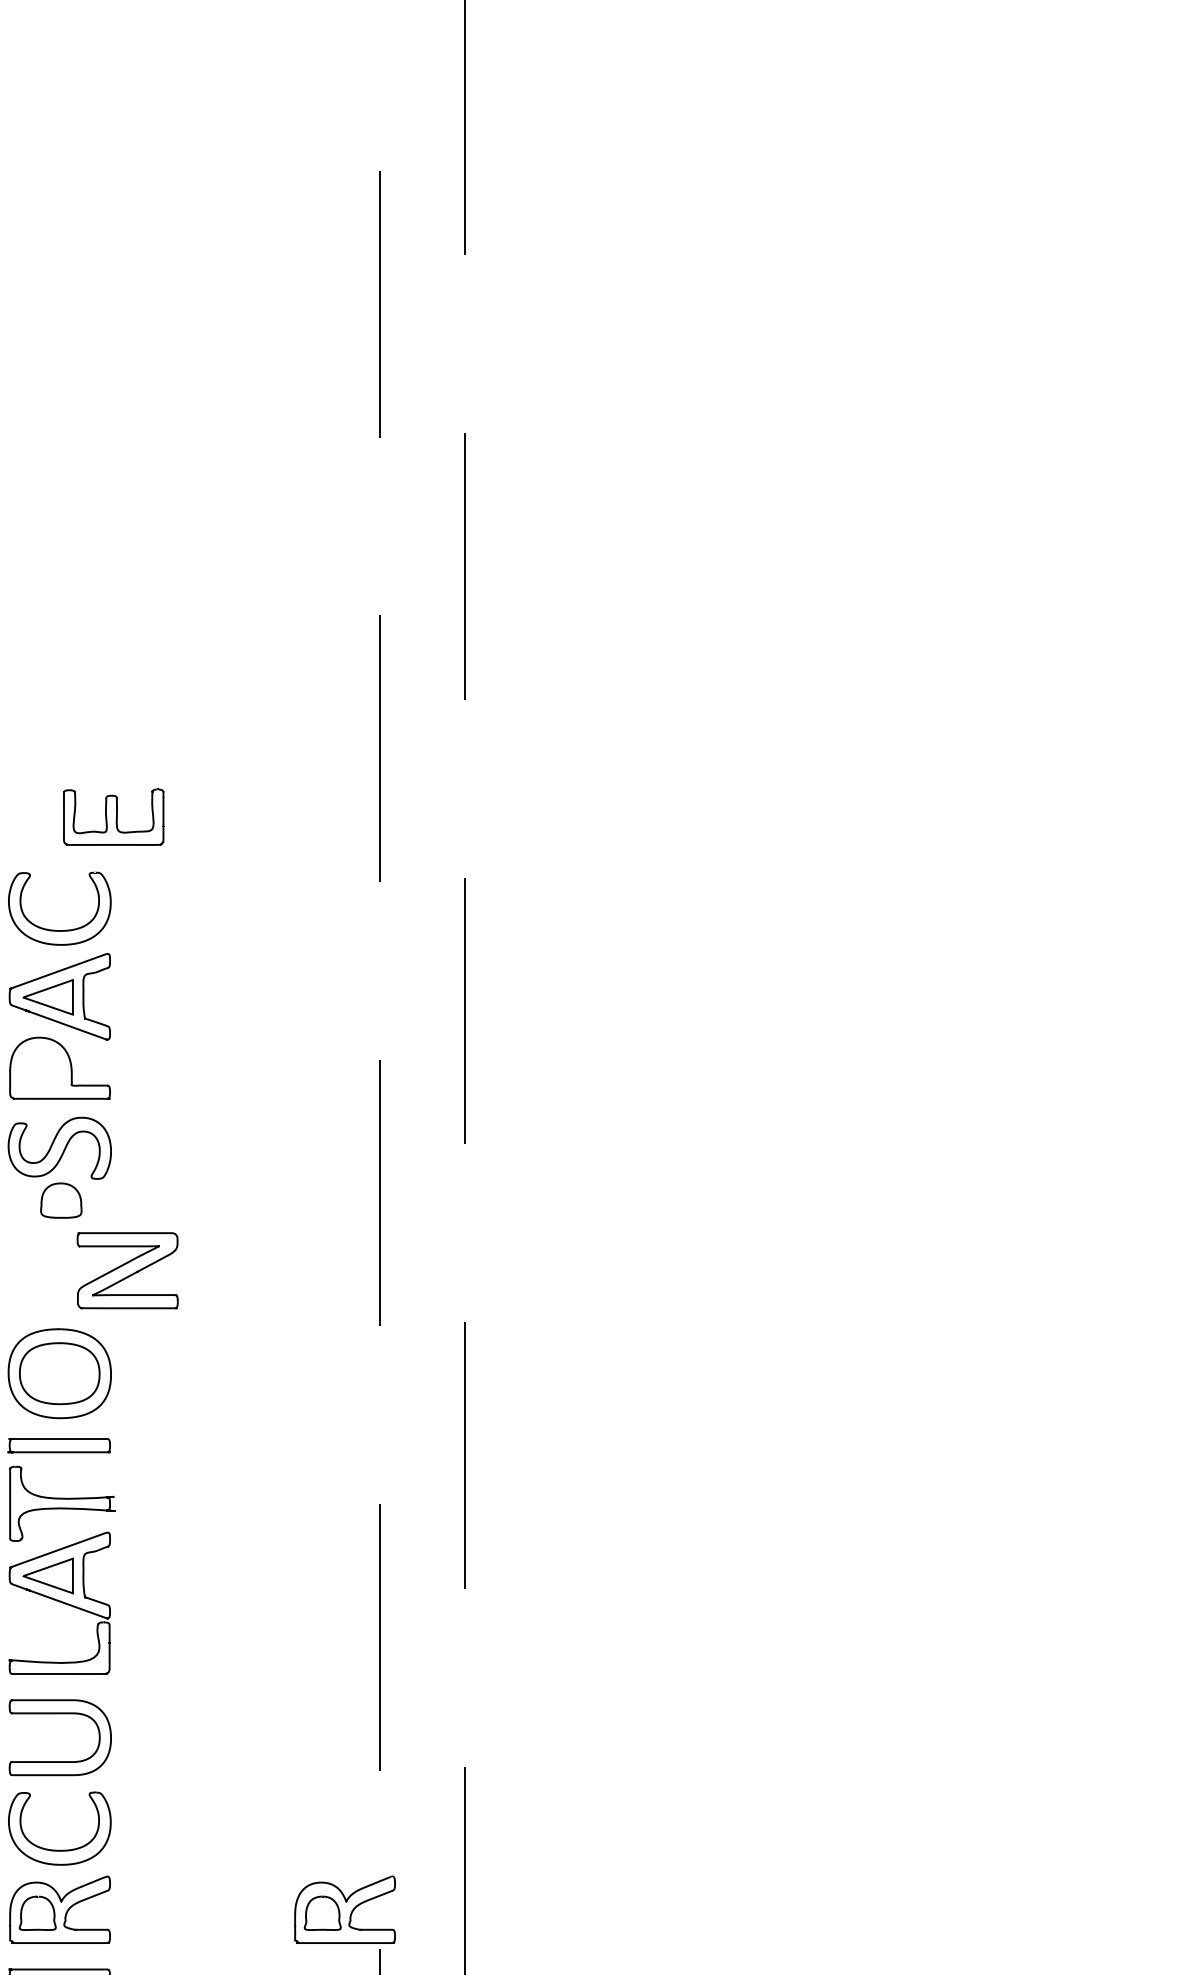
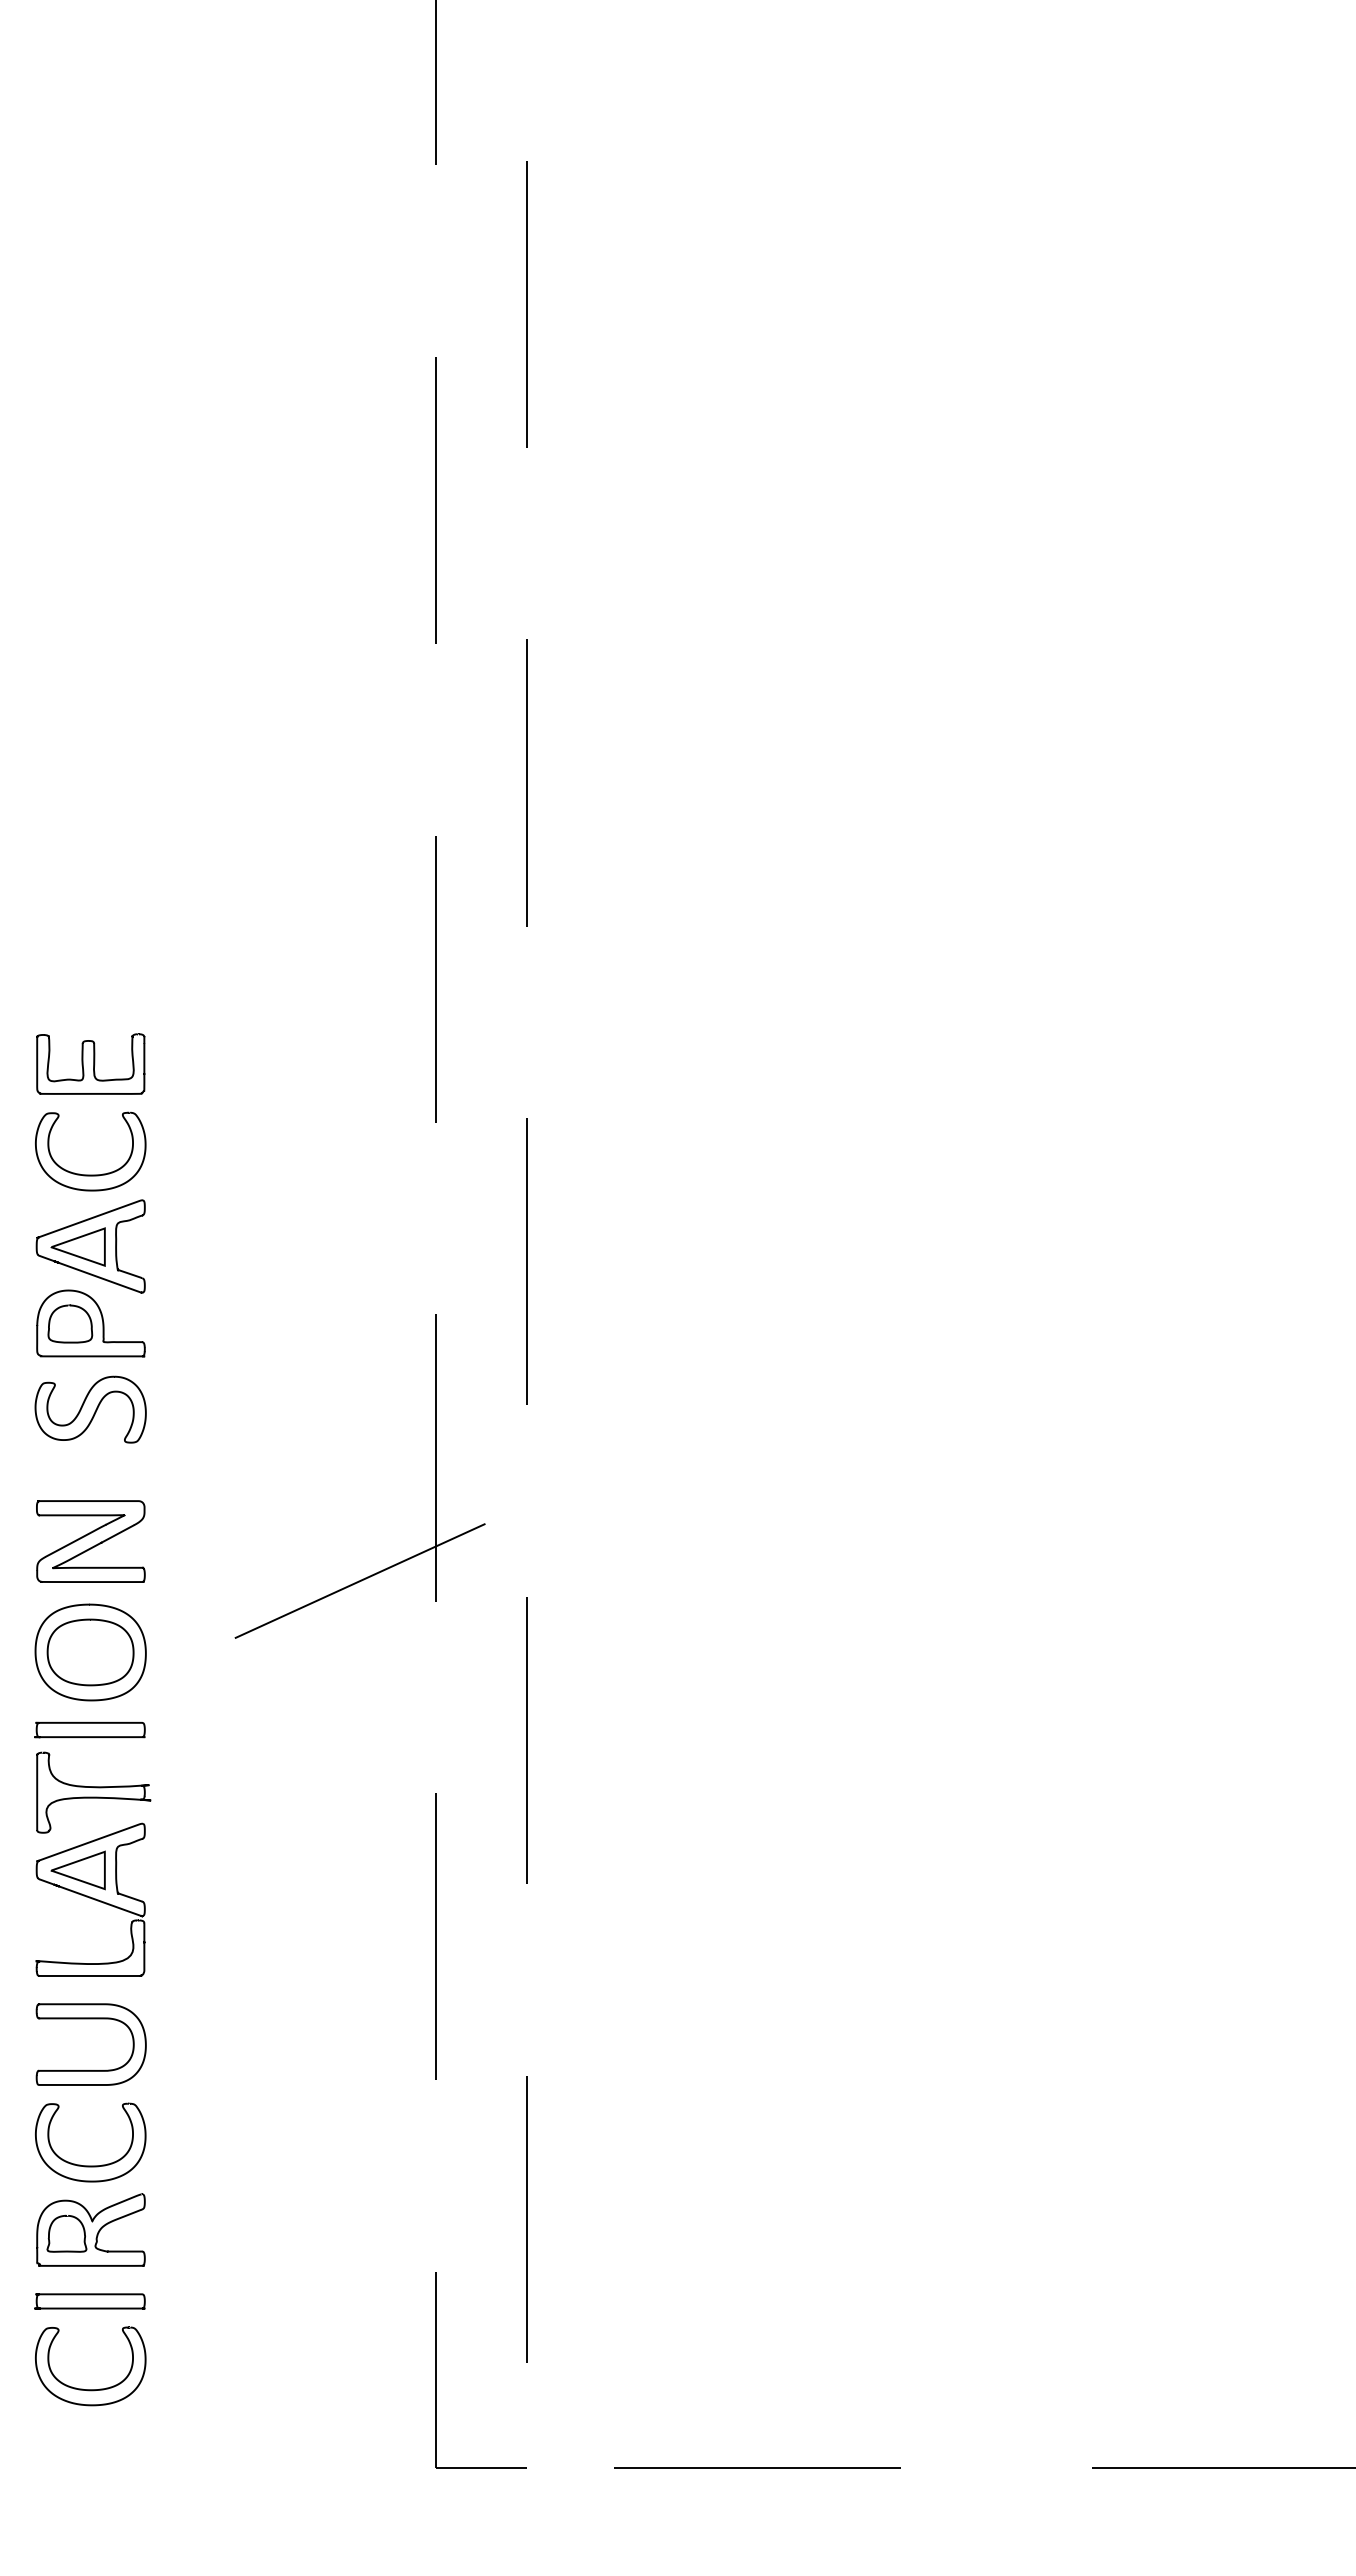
part: (113, 816) -> (90, 1063), moved
part: (61, 1200) -> (70, 1323), moved
part: (127, 1270) -> (90, 1541), moved
line: (309, 1306) -> (359, 1580), added
part: (344, 1909) -> (397, 2229), removed

